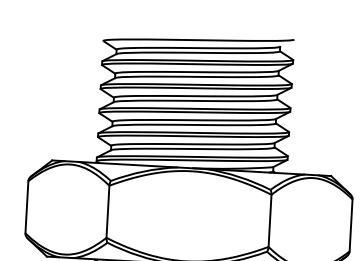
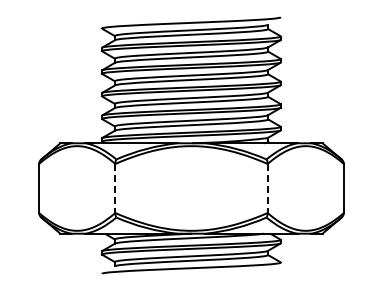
line: (108, 212) -> (115, 189), solid -> dashed
line: (269, 221) -> (267, 189), solid -> dashed

